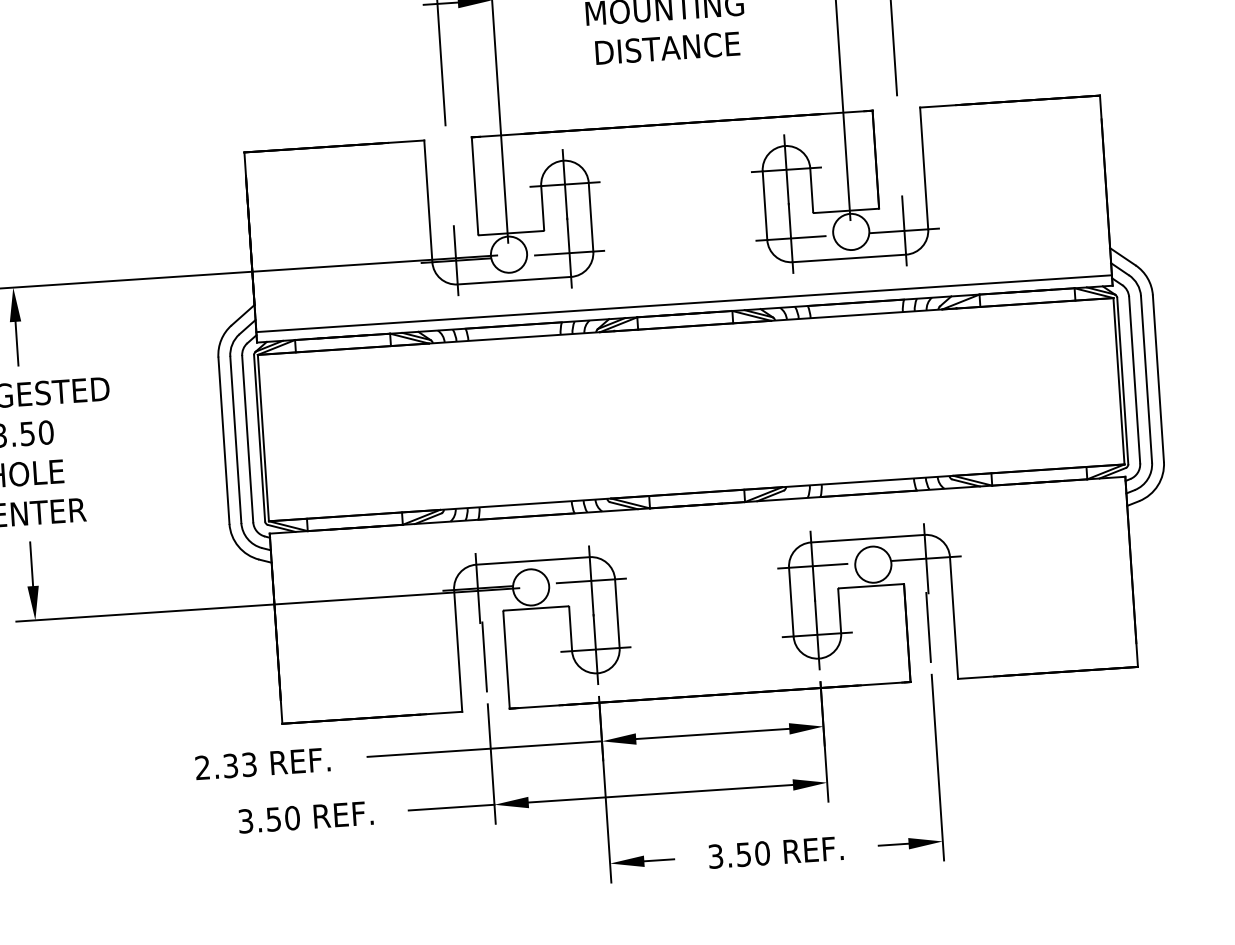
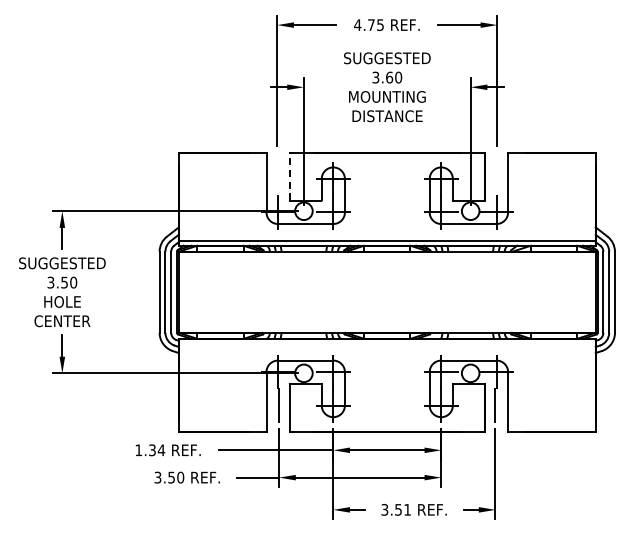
line: (474, 185) -> (289, 176), solid -> dashed
text: (226, 766) -> (150, 450), 2.33 -> 1.34
text: (762, 852) -> (407, 509), 3.50 -> 3.51

